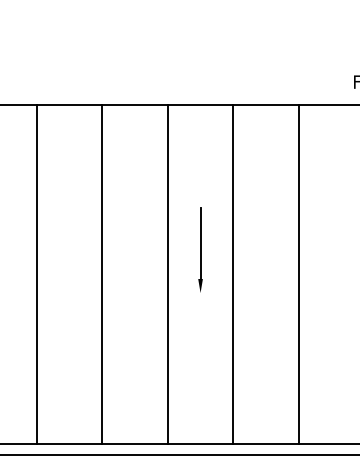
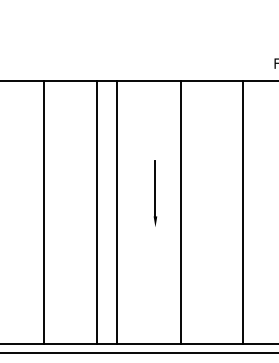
line: (36, 273) -> (44, 212), moved
line: (102, 273) -> (97, 212), moved
line: (168, 273) -> (117, 212), moved
line: (298, 273) -> (242, 212), moved

